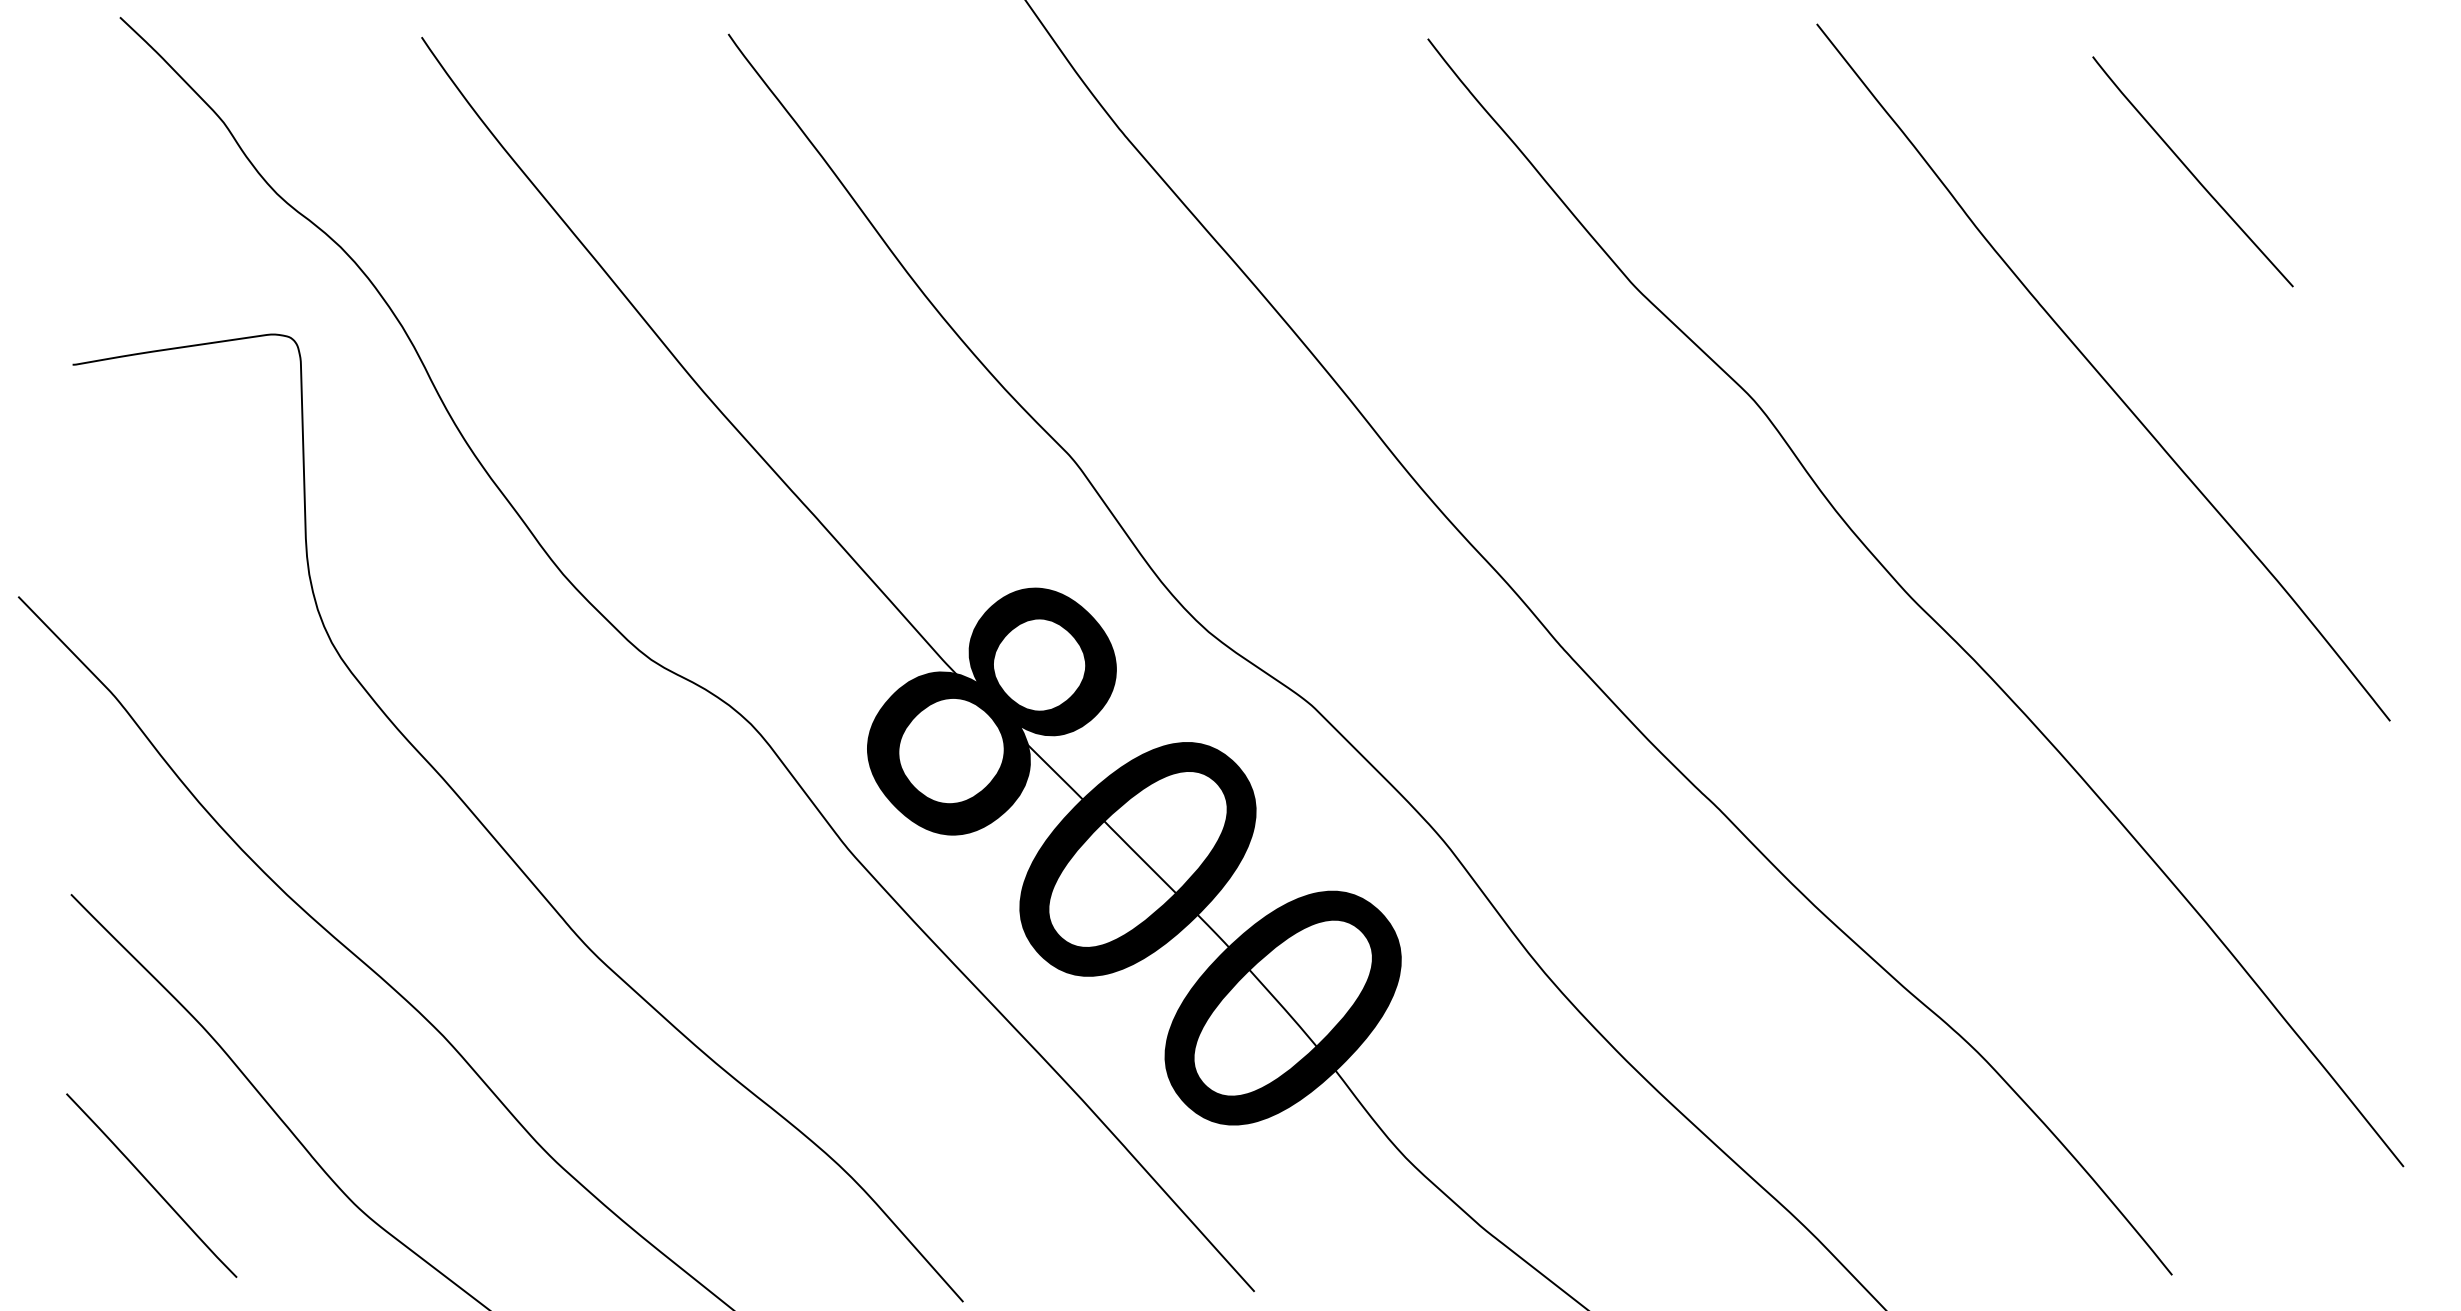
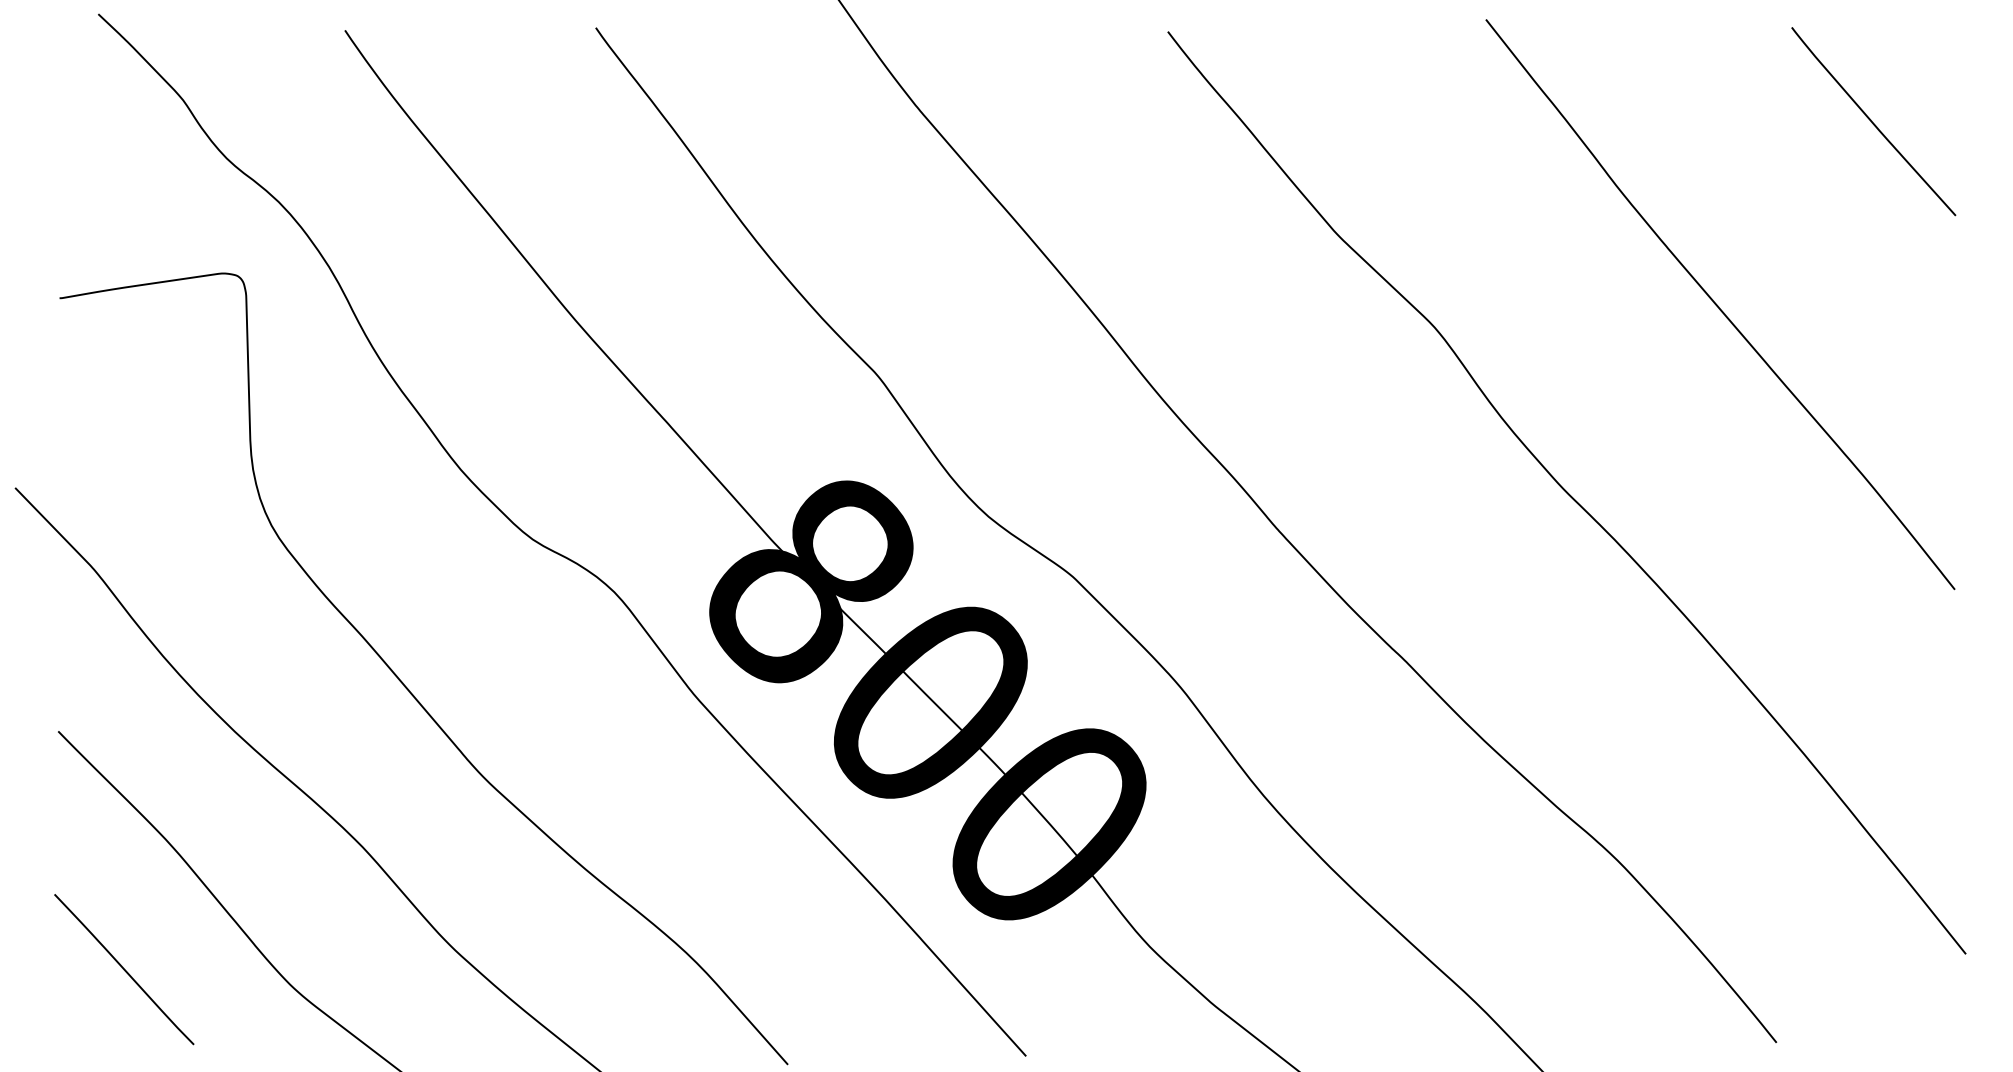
curve: (2191, 171) -> (1872, 121), moved

